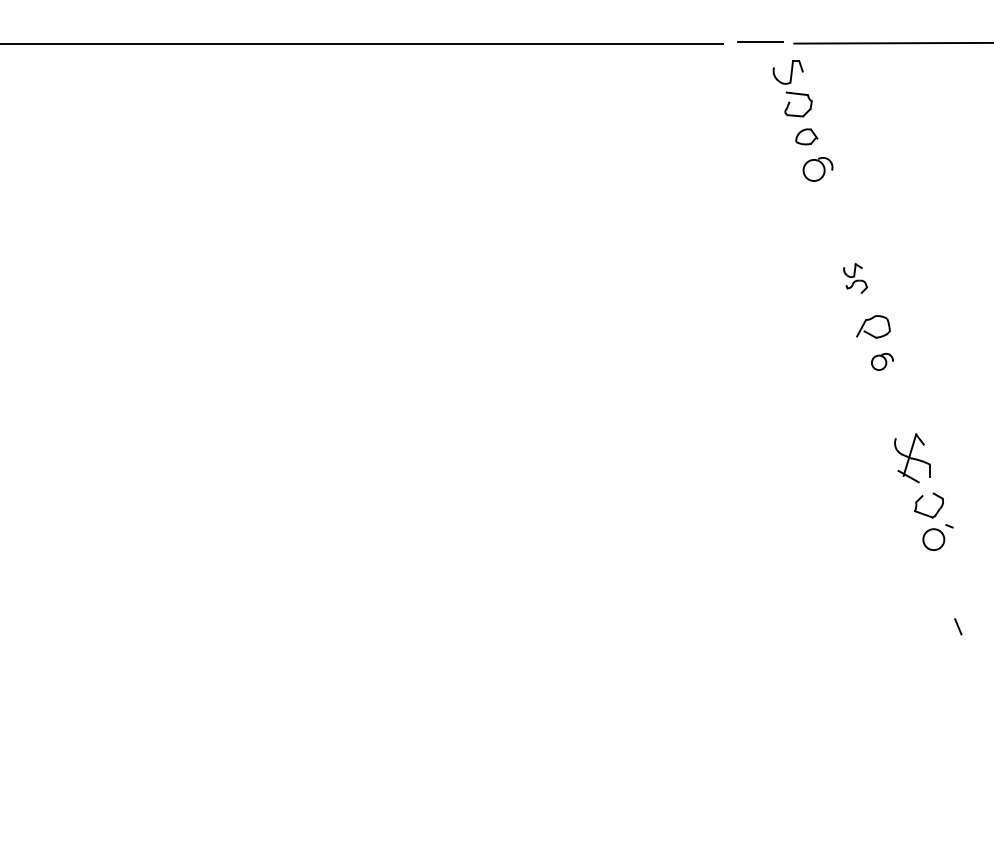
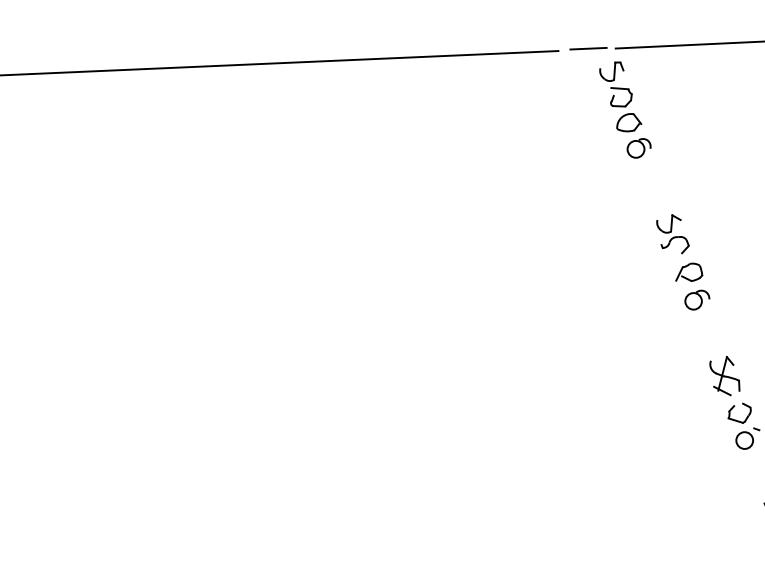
part: (806, 136) -> (628, 122), size x1.43
part: (855, 278) -> (672, 234), size x1.67
part: (882, 361) -> (697, 299), size x1.43

